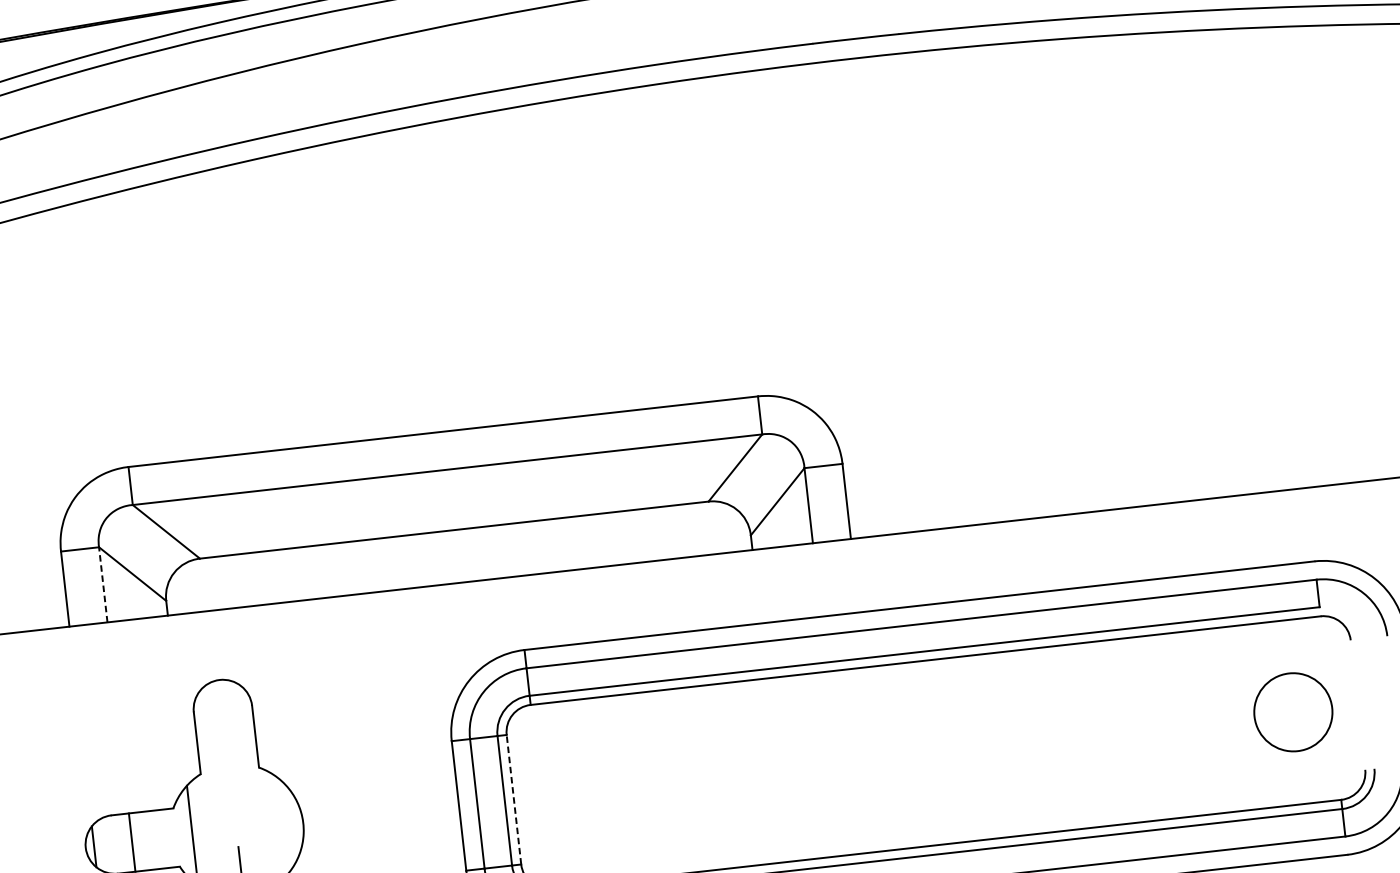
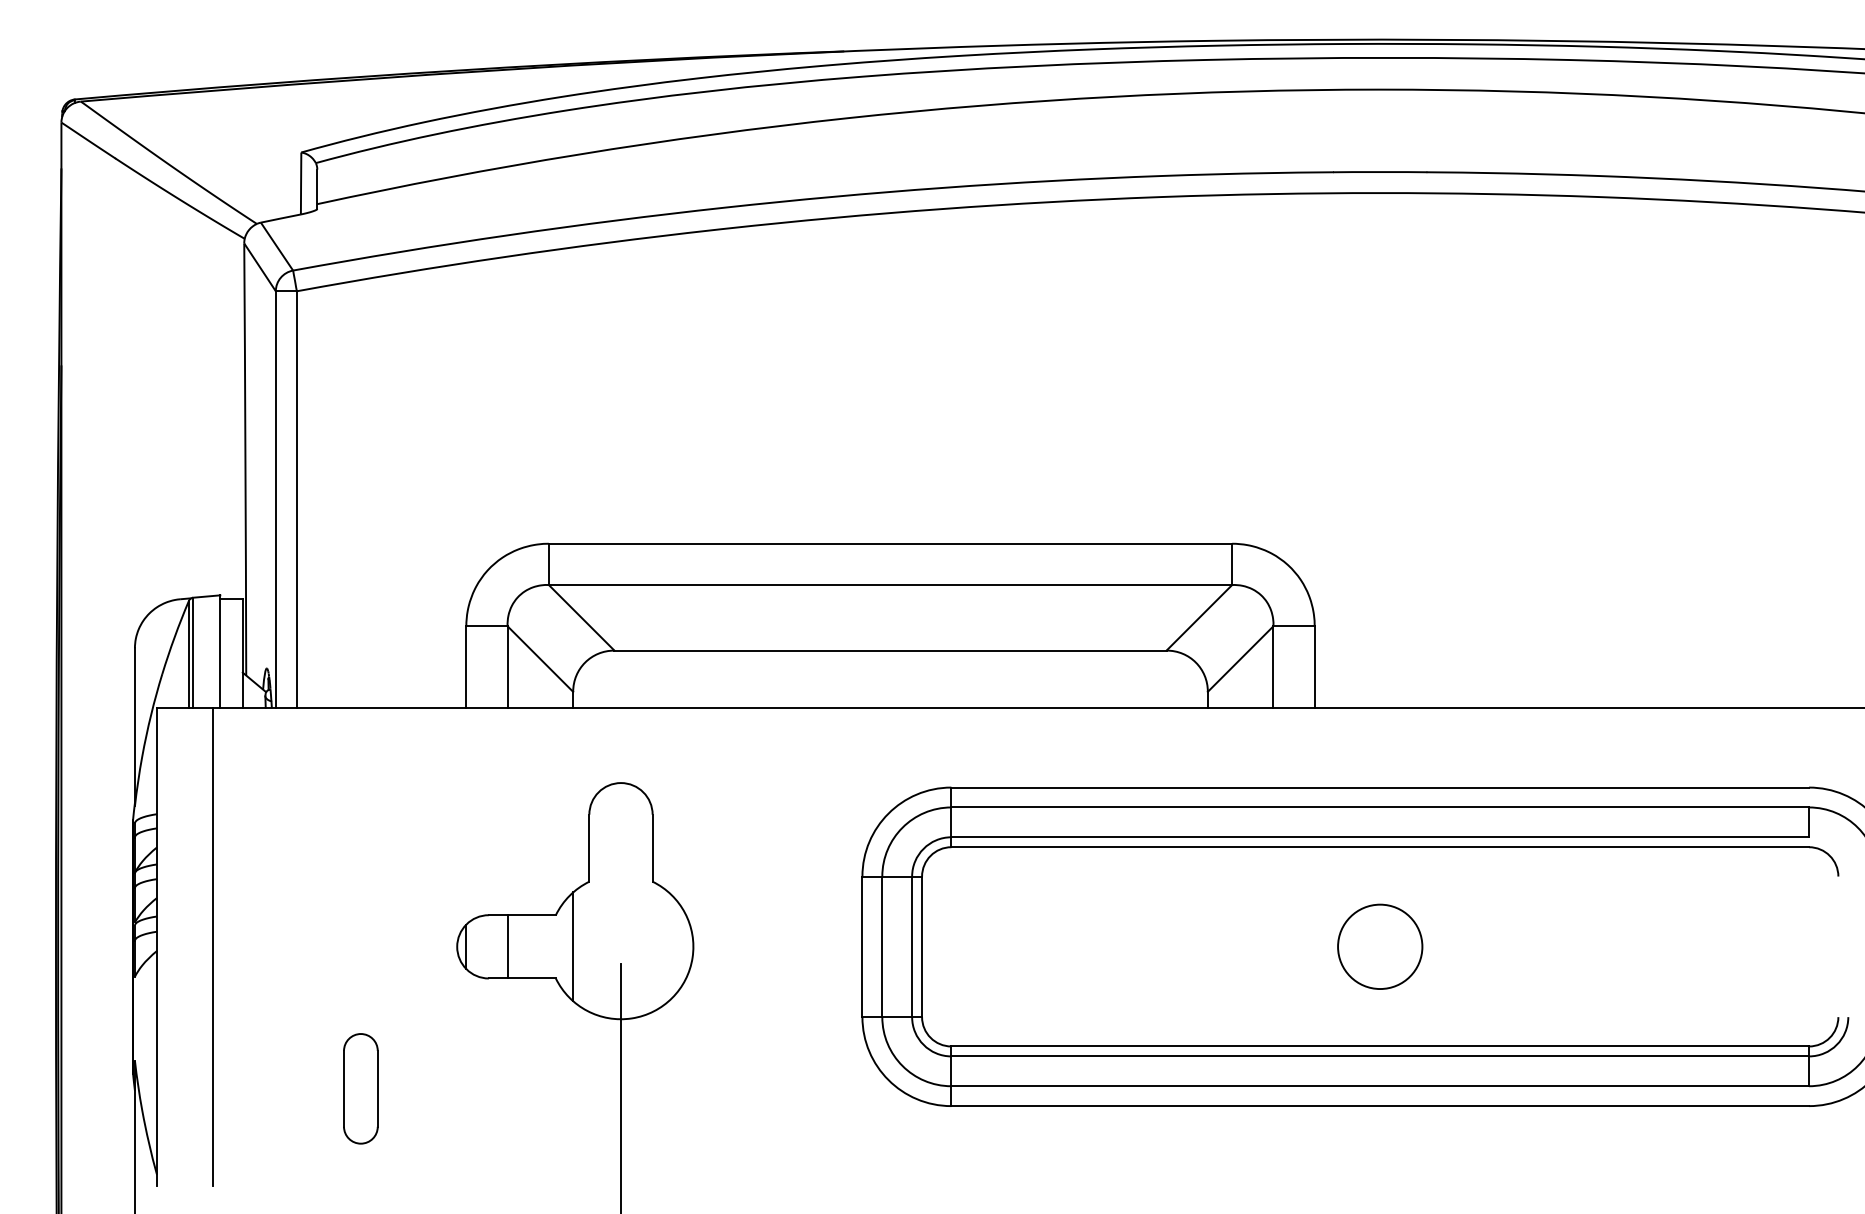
line: (103, 585) -> (507, 667), dashed -> solid
circle: (1293, 711) -> (1380, 946), moved
line: (514, 799) -> (922, 946), dashed -> solid

